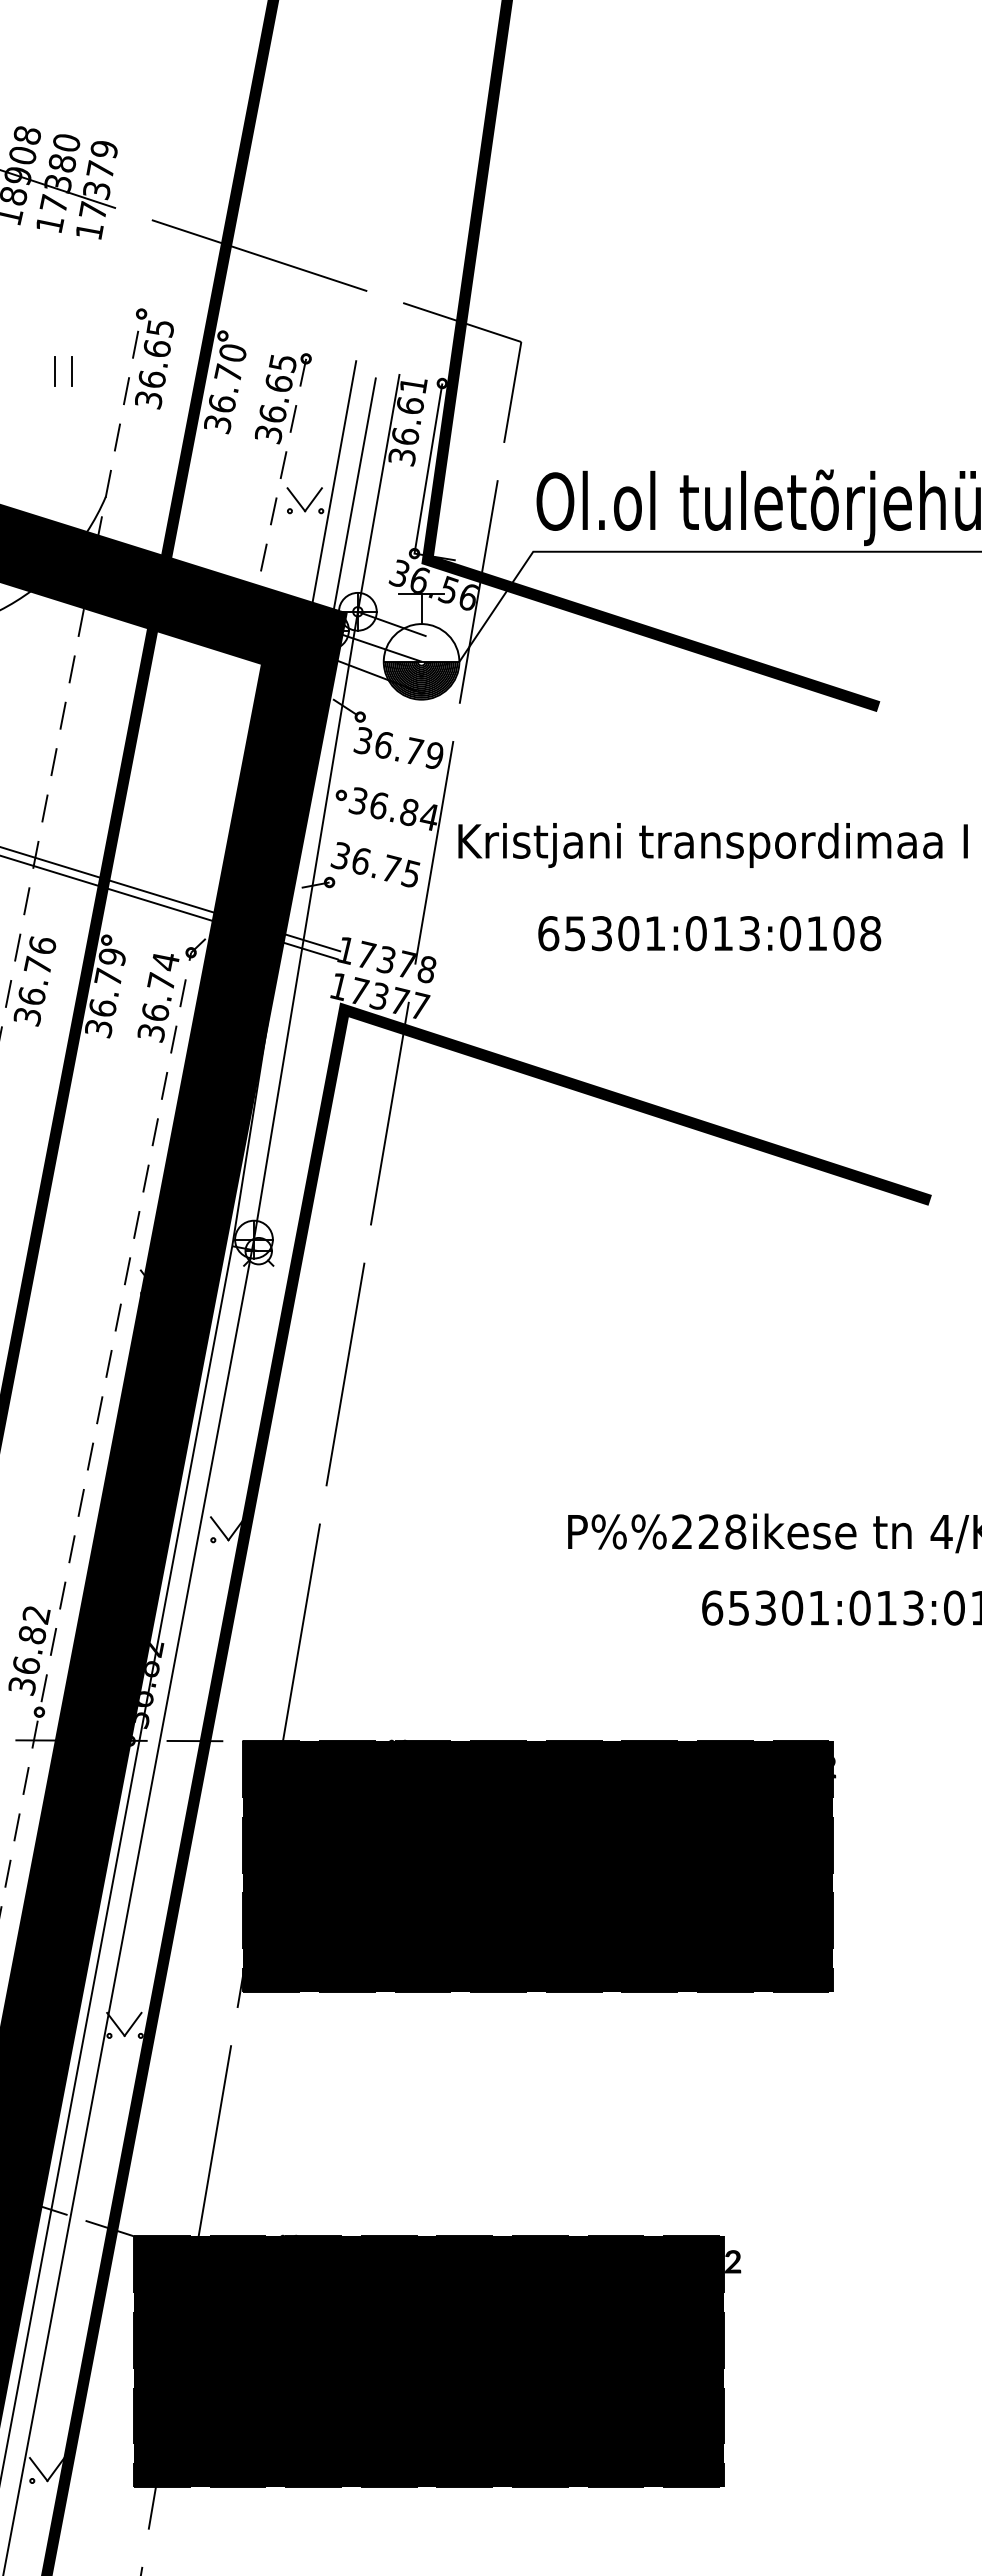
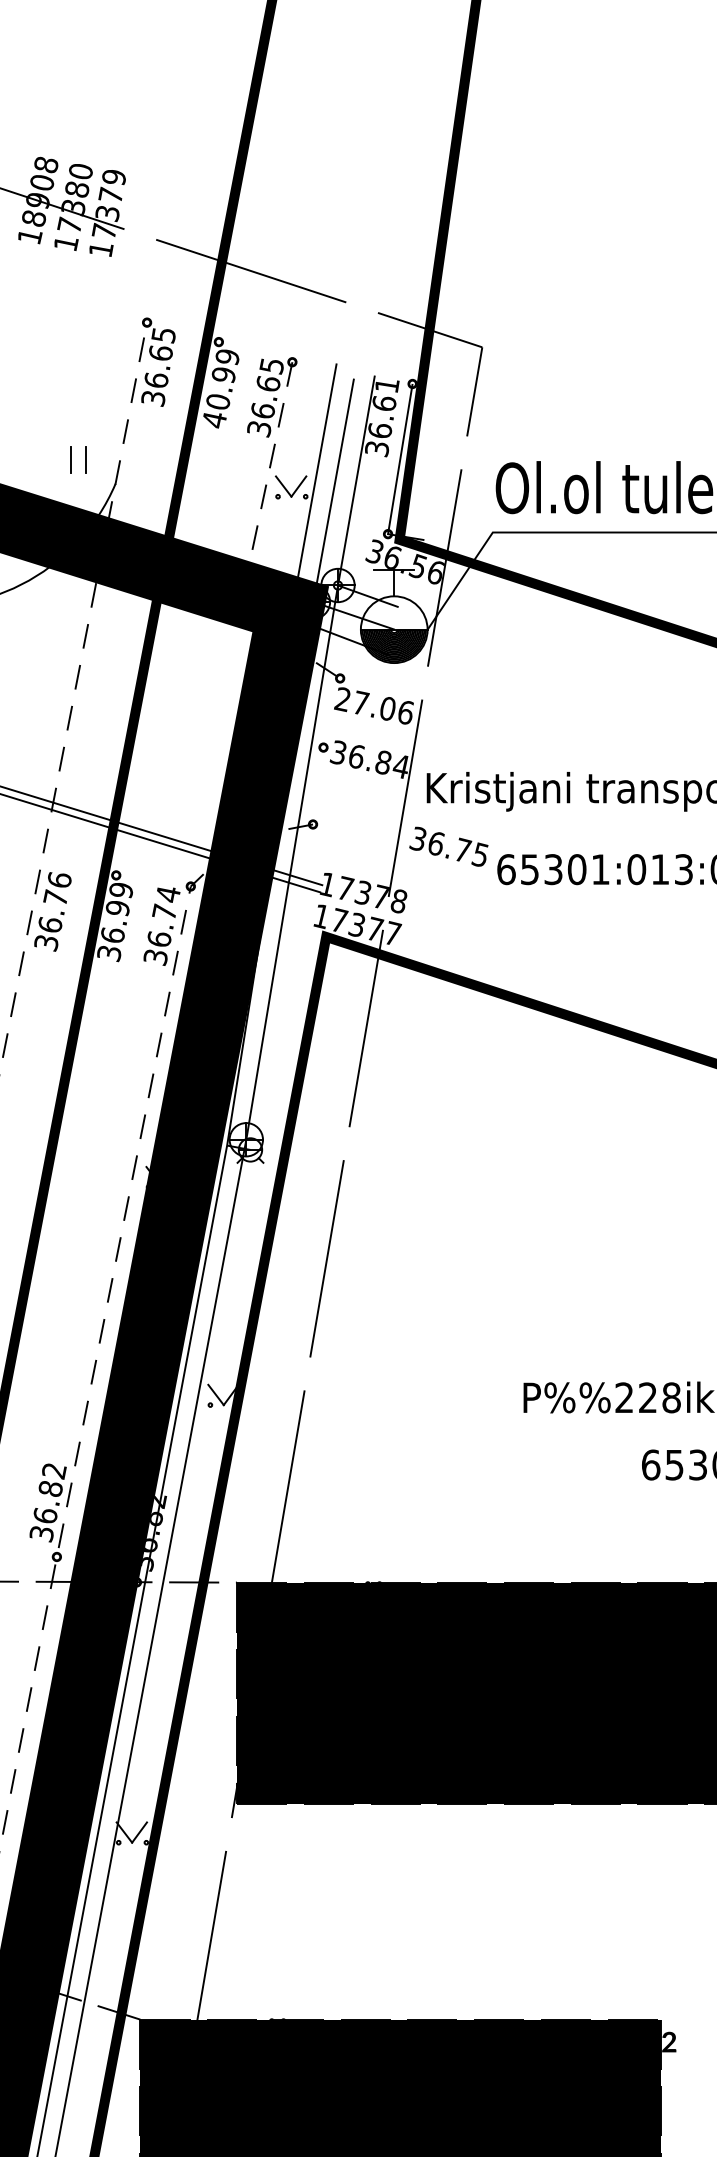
part: (55, 371) -> (71, 459), moved
text: (225, 389) -> (221, 389), 36.70 -> 40.99
text: (398, 748) -> (373, 706), 36.79 -> 27.06
text: (375, 864) -> (448, 846), moved
text: (107, 976) -> (116, 907), 36.79 -> 36.99

